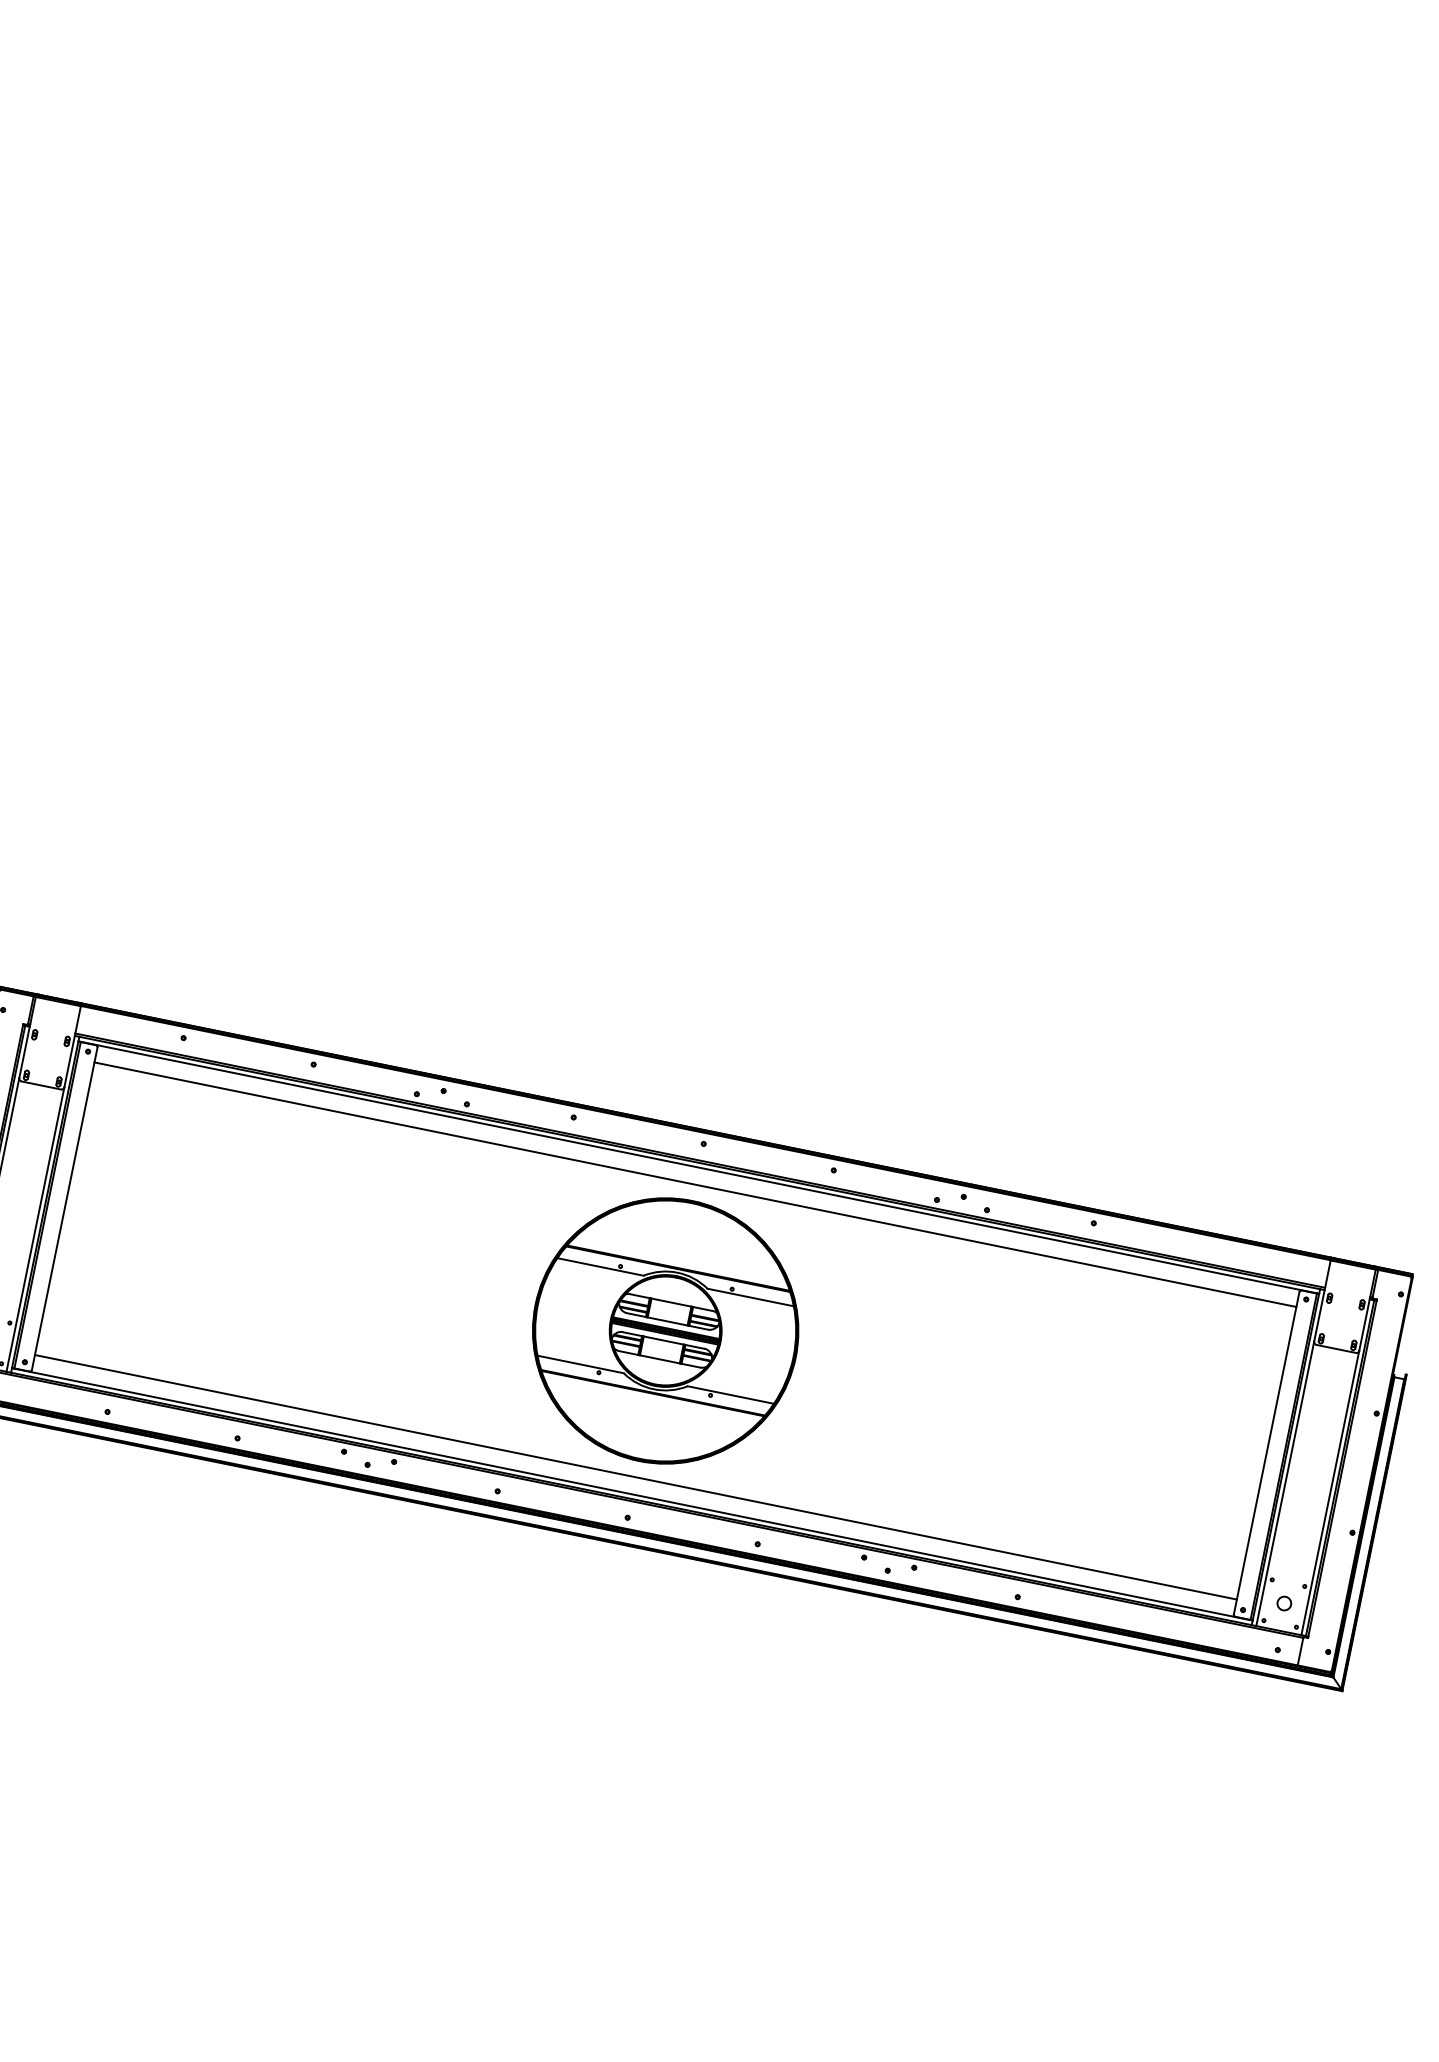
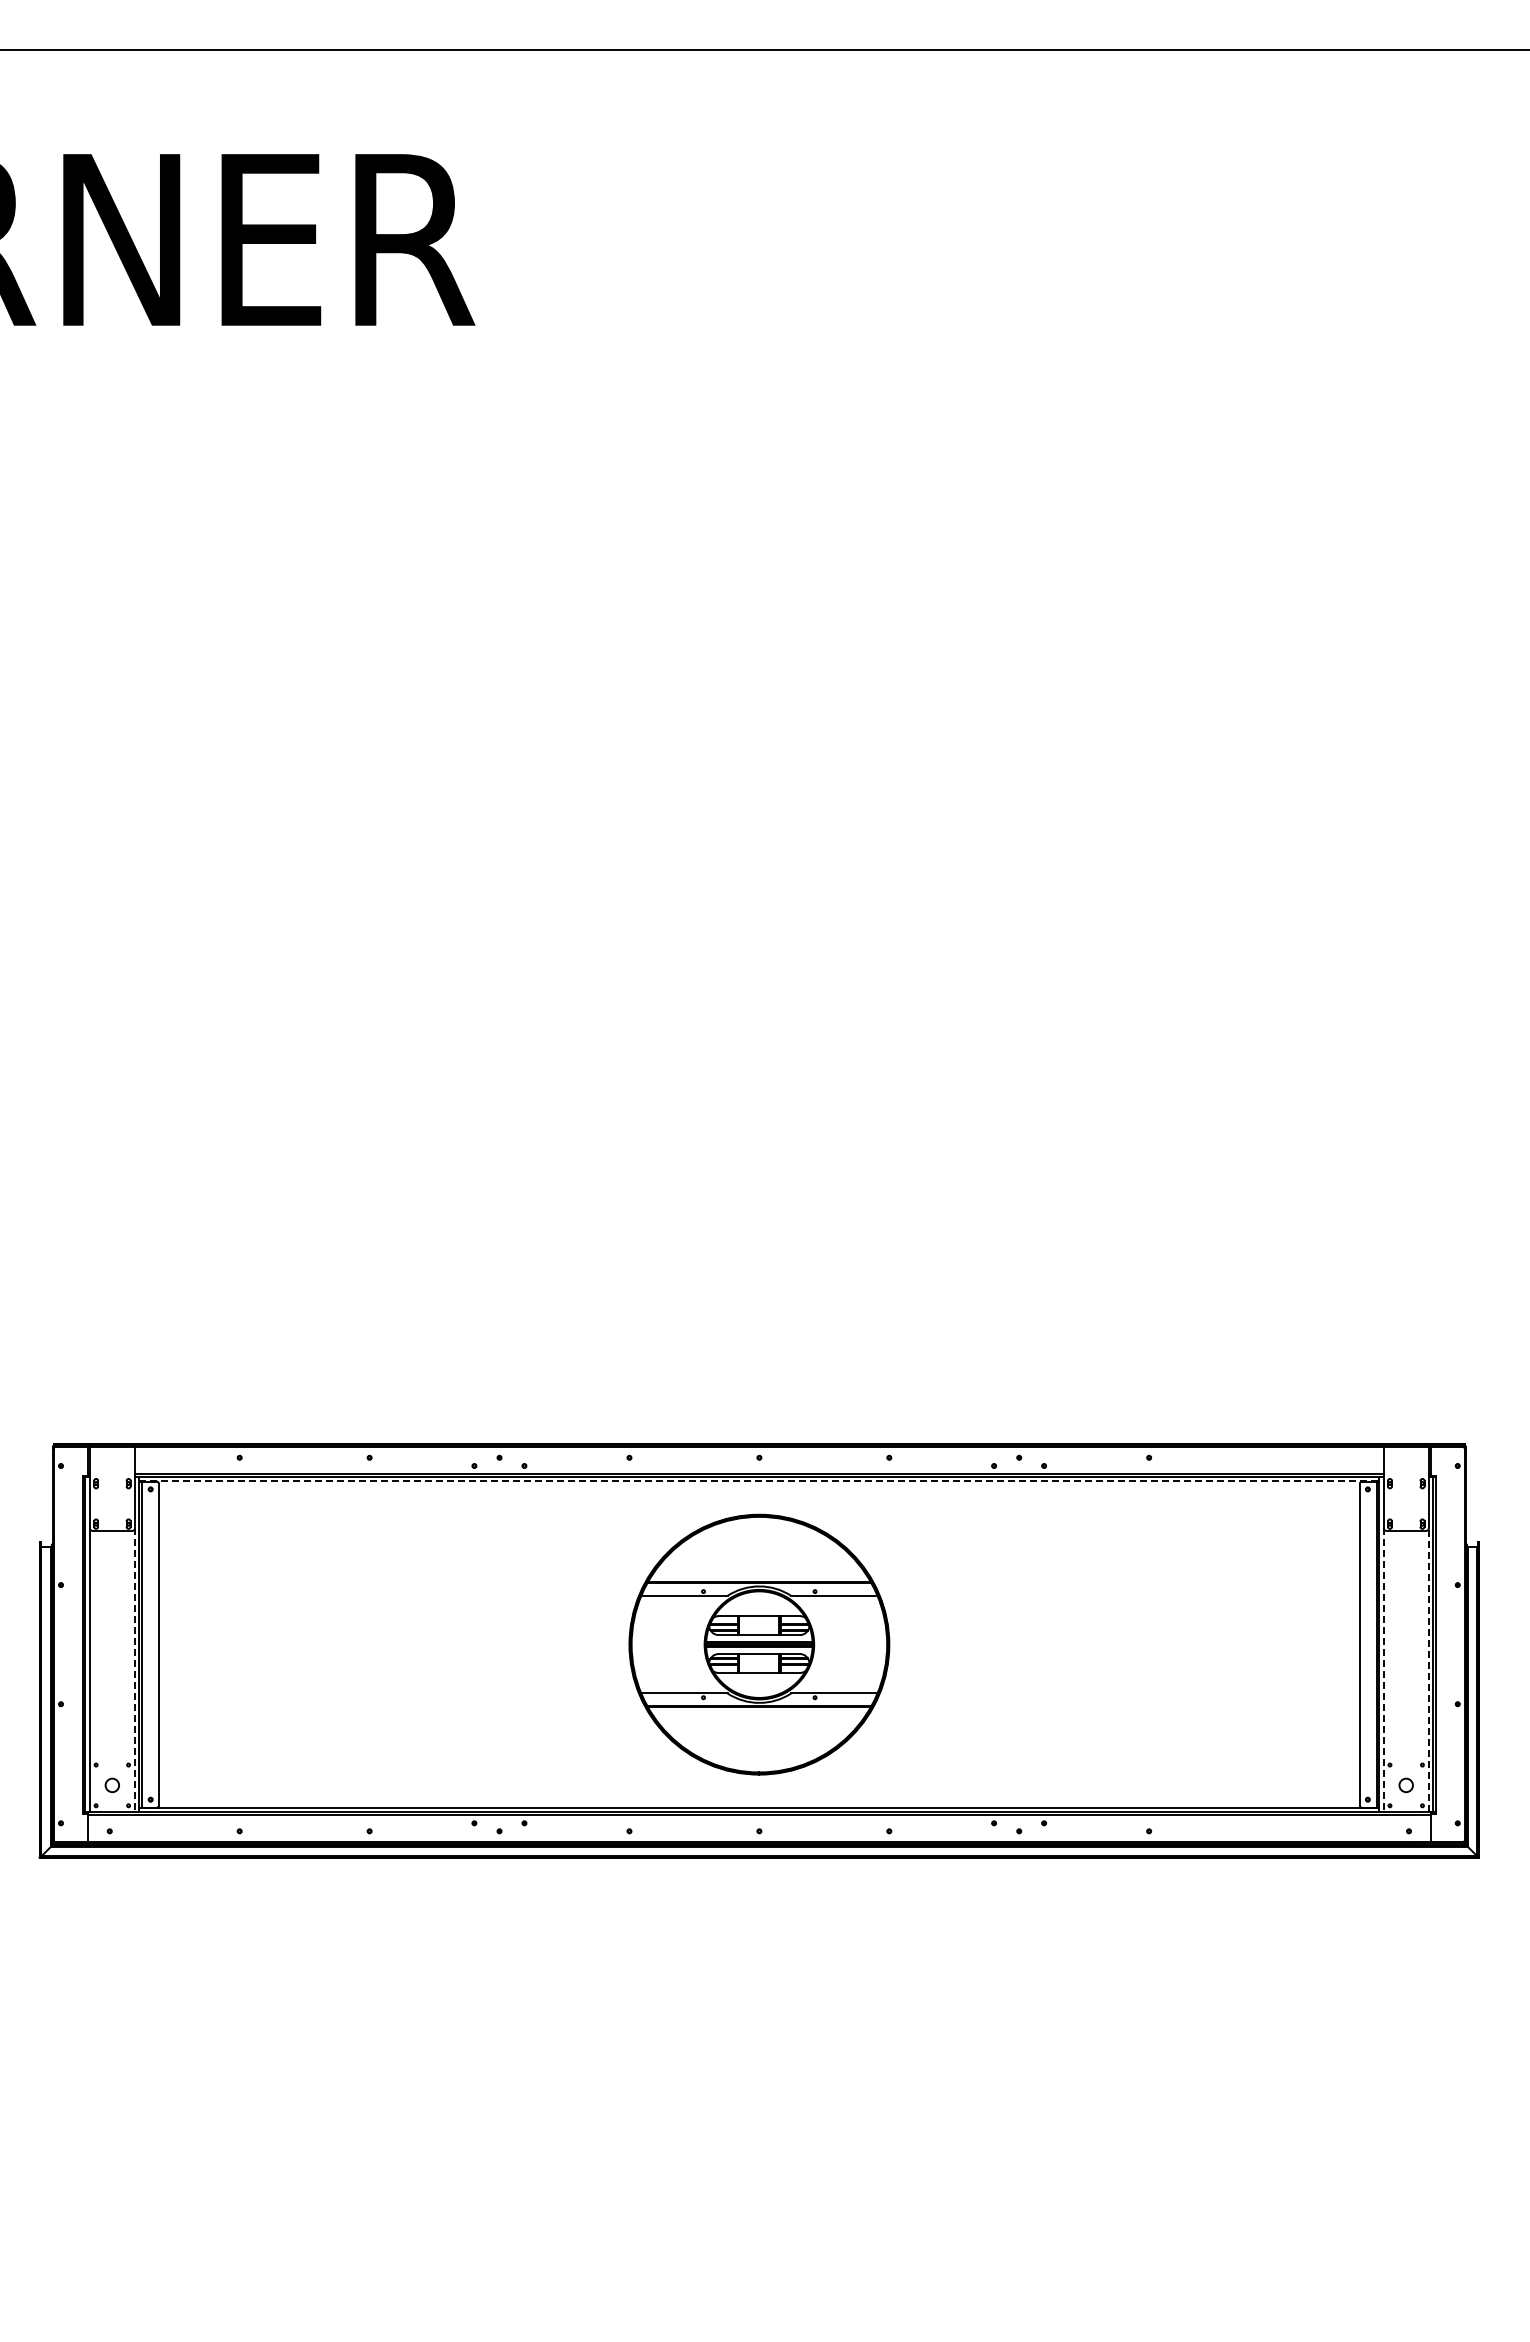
line: (699, 1167) -> (759, 1481), solid -> dashed
line: (694, 1184) -> (758, 1498), removed
line: (35, 1229) -> (134, 1670), solid -> dashed
line: (635, 1476) -> (758, 1790), removed
line: (1285, 1483) -> (1383, 1670), solid -> dashed
line: (1330, 1492) -> (1428, 1669), solid -> dashed

